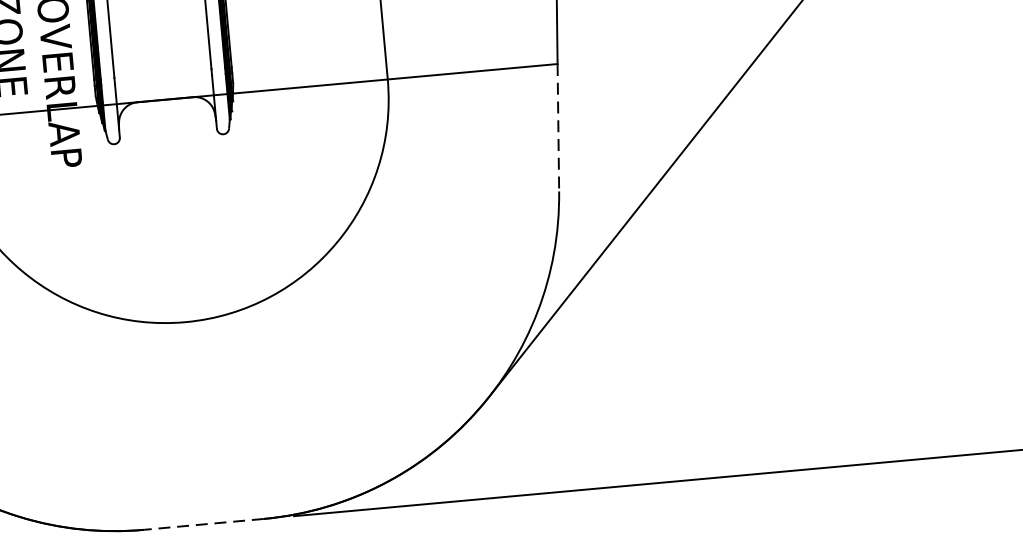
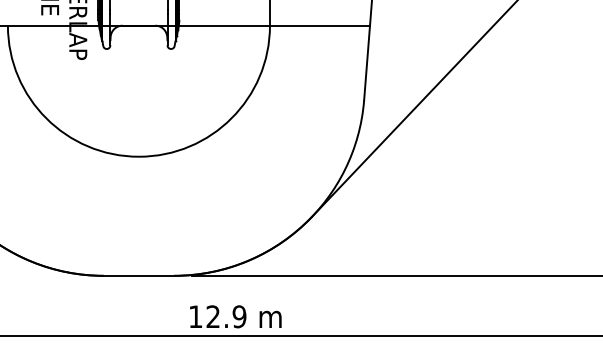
line: (559, 128) -> (367, 63), dashed -> solid
line: (203, 523) -> (138, 275), dashed -> solid

